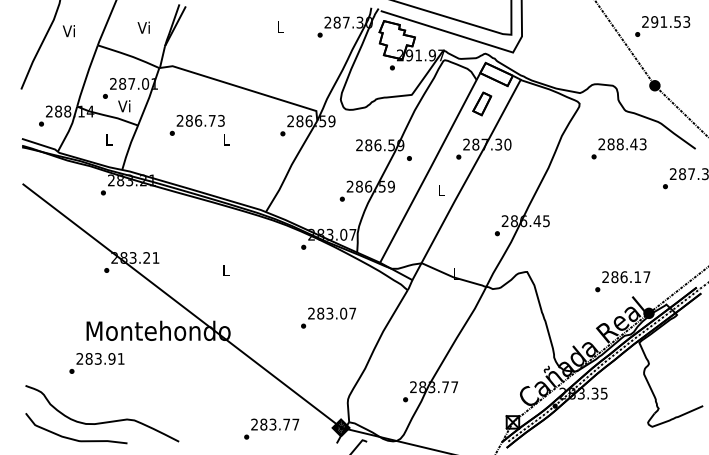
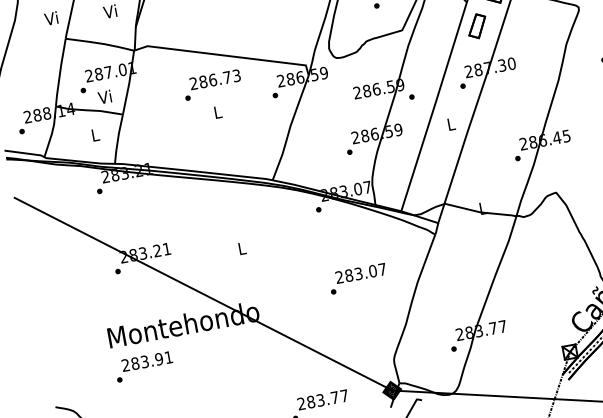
text: (68, 31) -> (50, 19), moved
text: (196, 124) -> (211, 84), moved
text: (96, 363) -> (143, 366), moved

